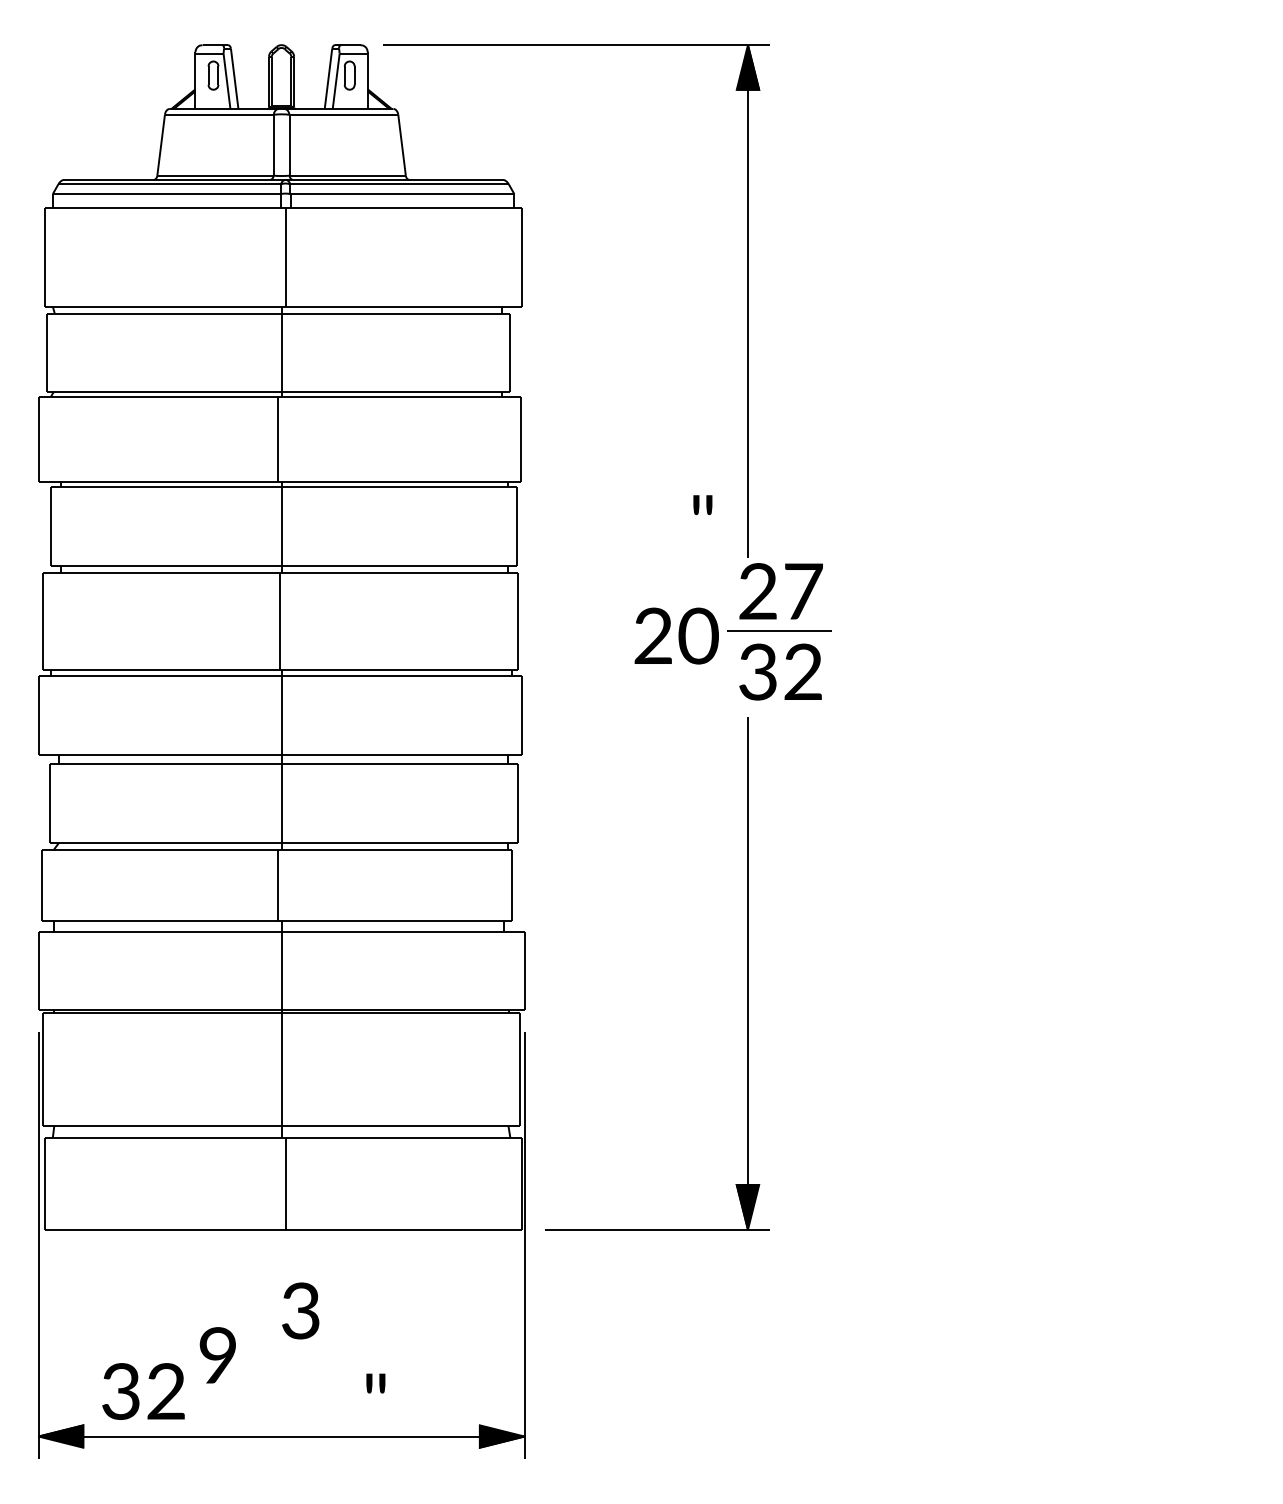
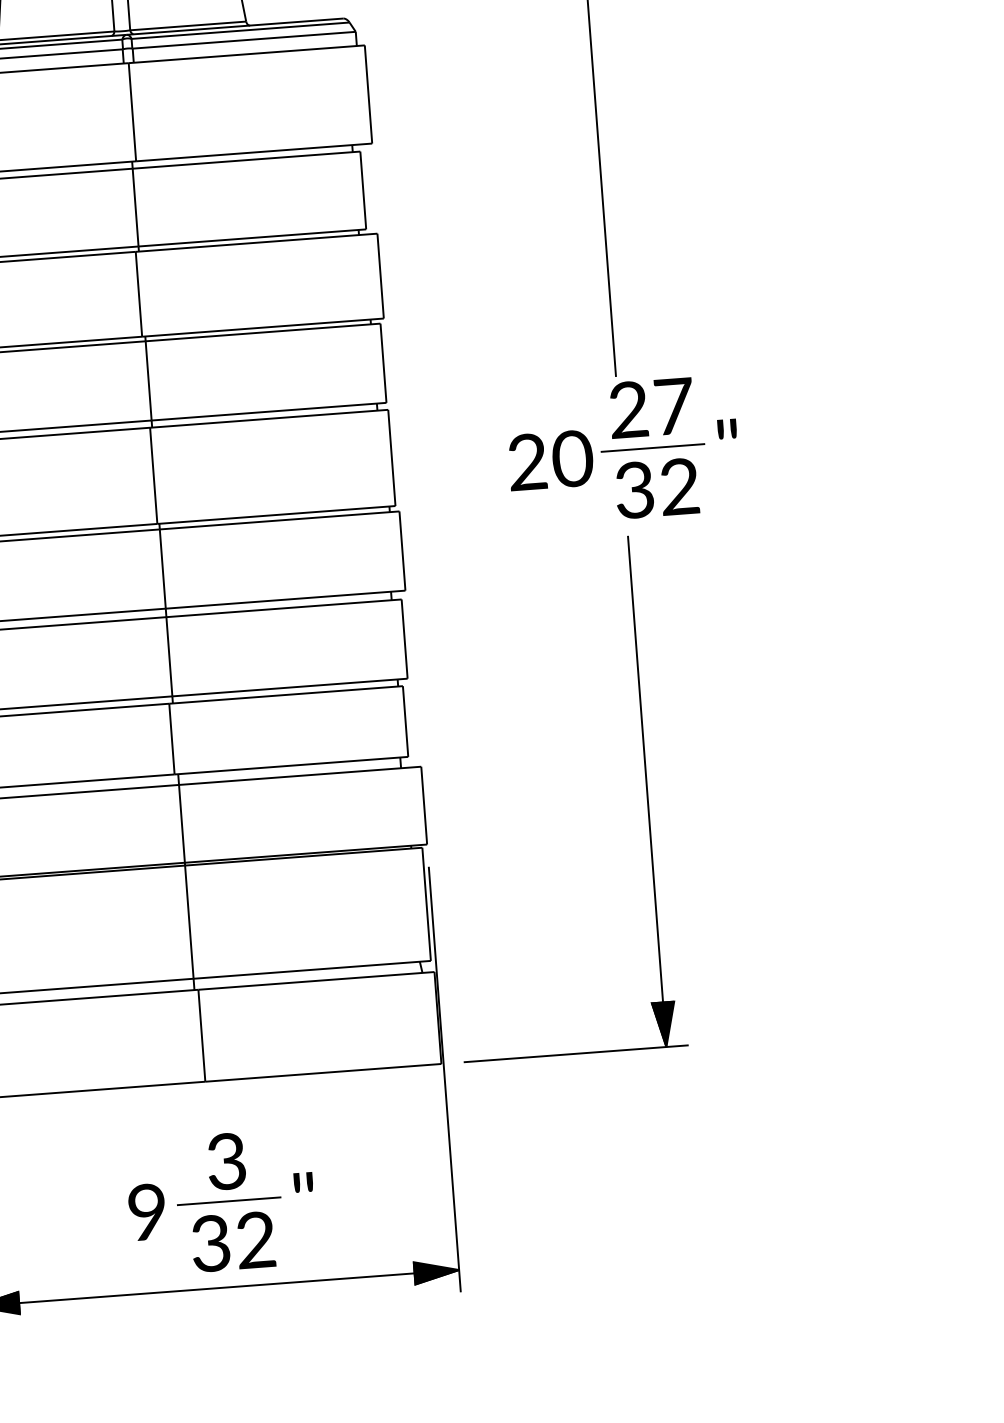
text: (702, 505) -> (726, 429), moved
line: (300, 1350) -> (229, 1201), added
text: (375, 1383) -> (303, 1182), moved
text: (143, 1391) -> (233, 1241), moved

